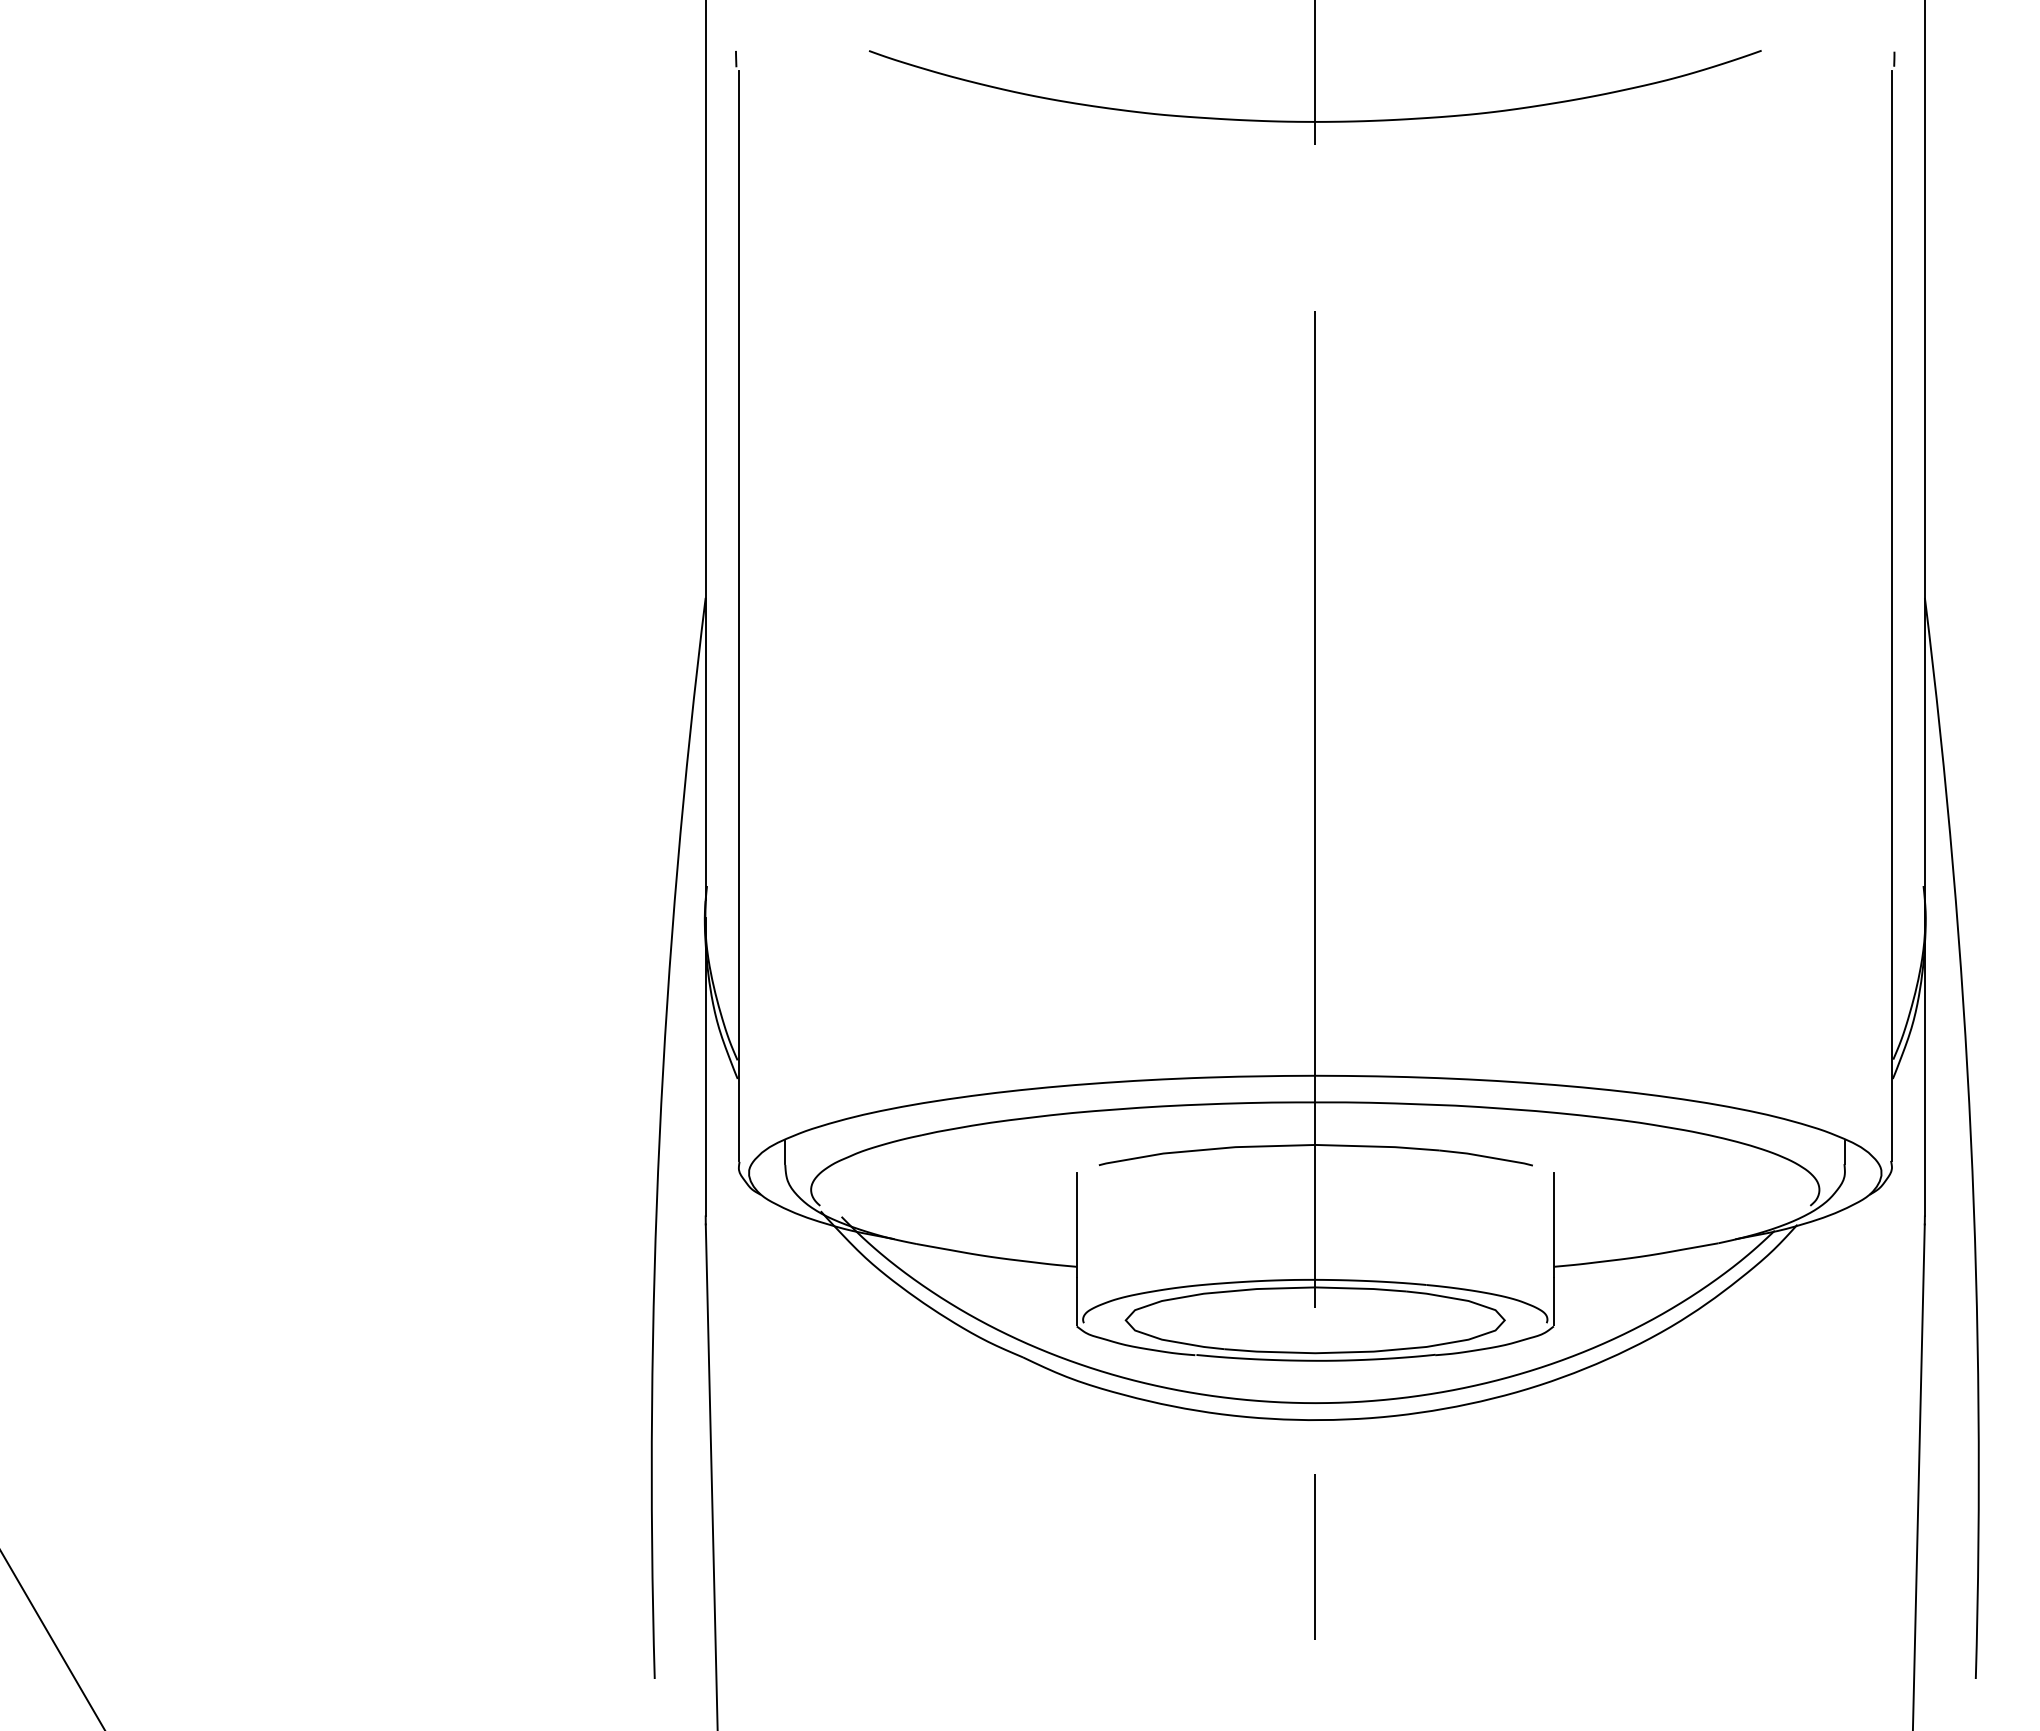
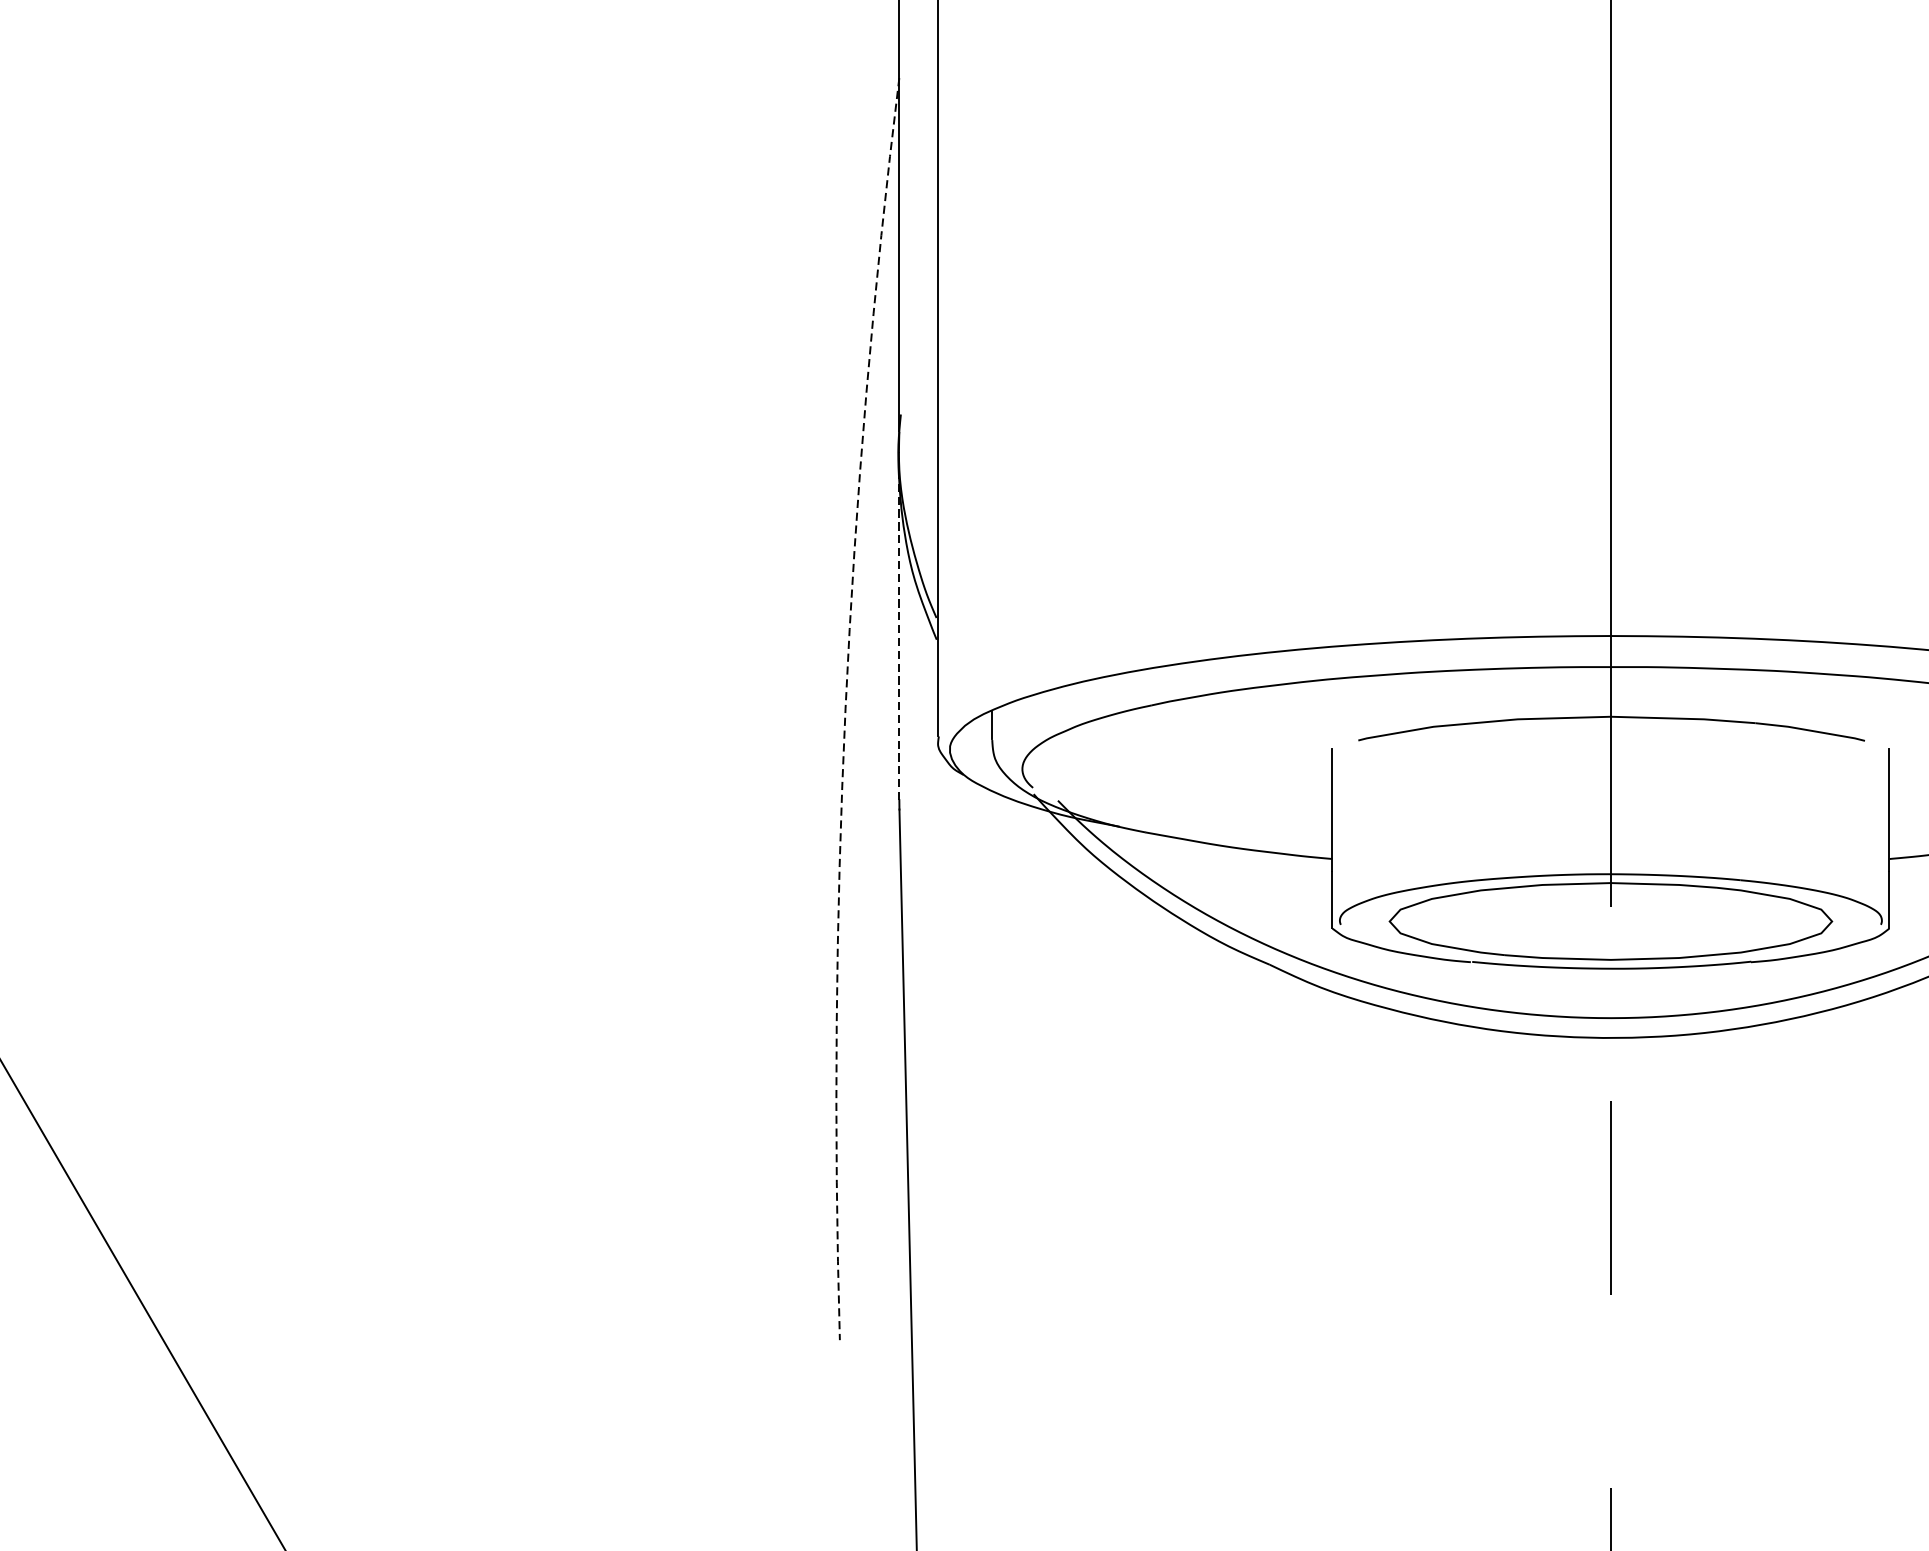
line: (705, 1067) -> (899, 626), solid -> dashed
arc: (659, 1137) -> (845, 708), solid -> dashed

